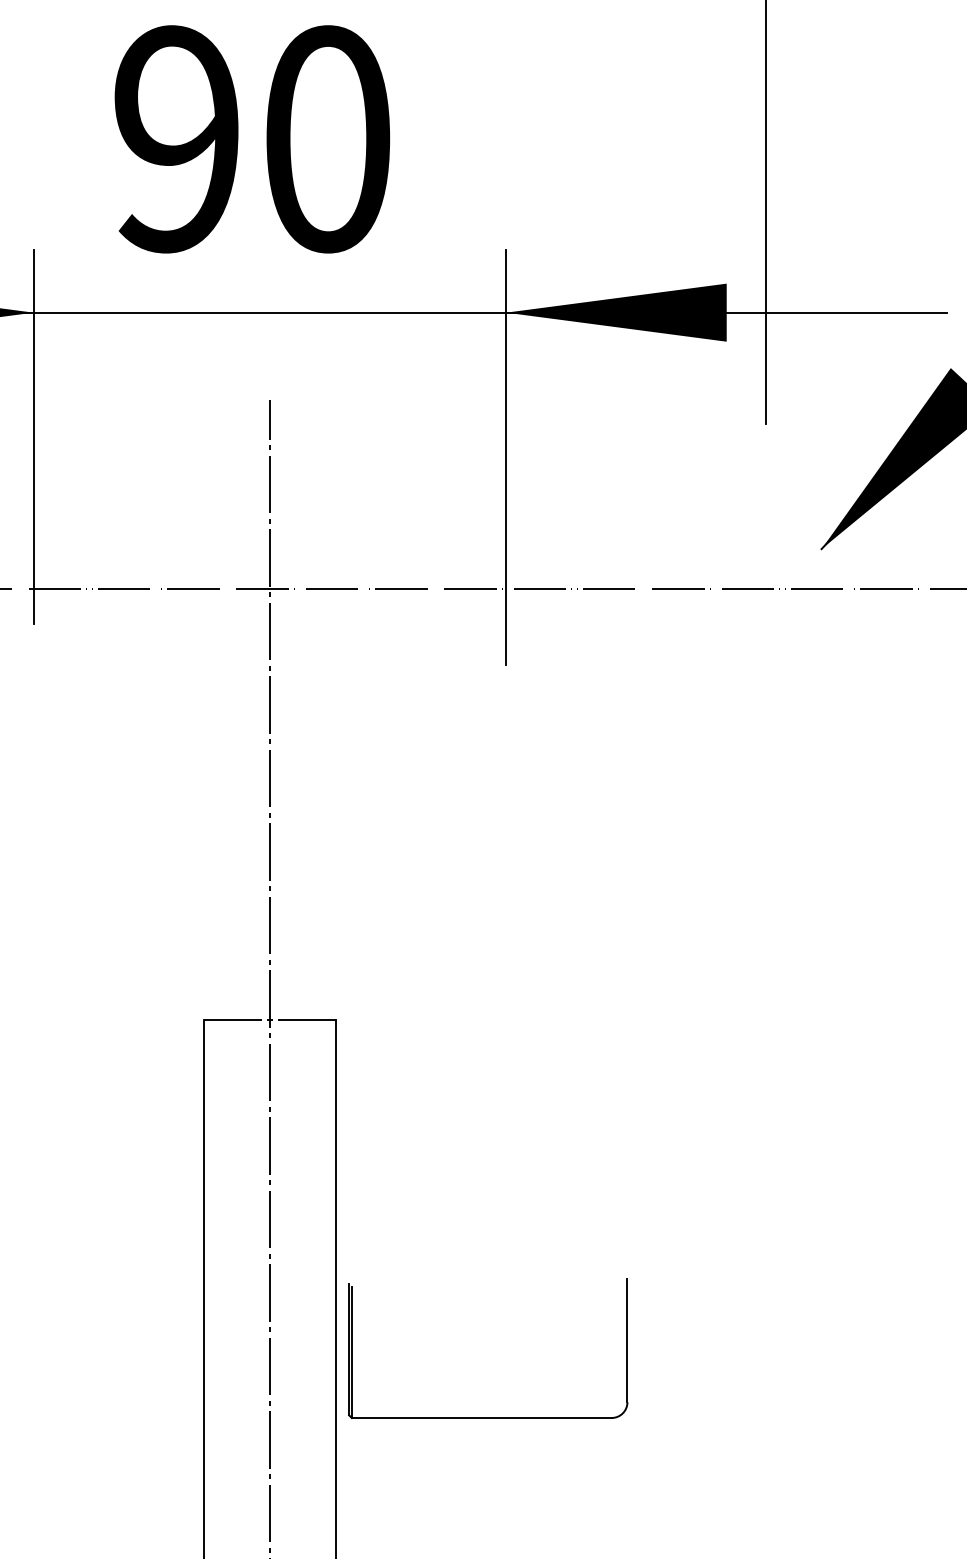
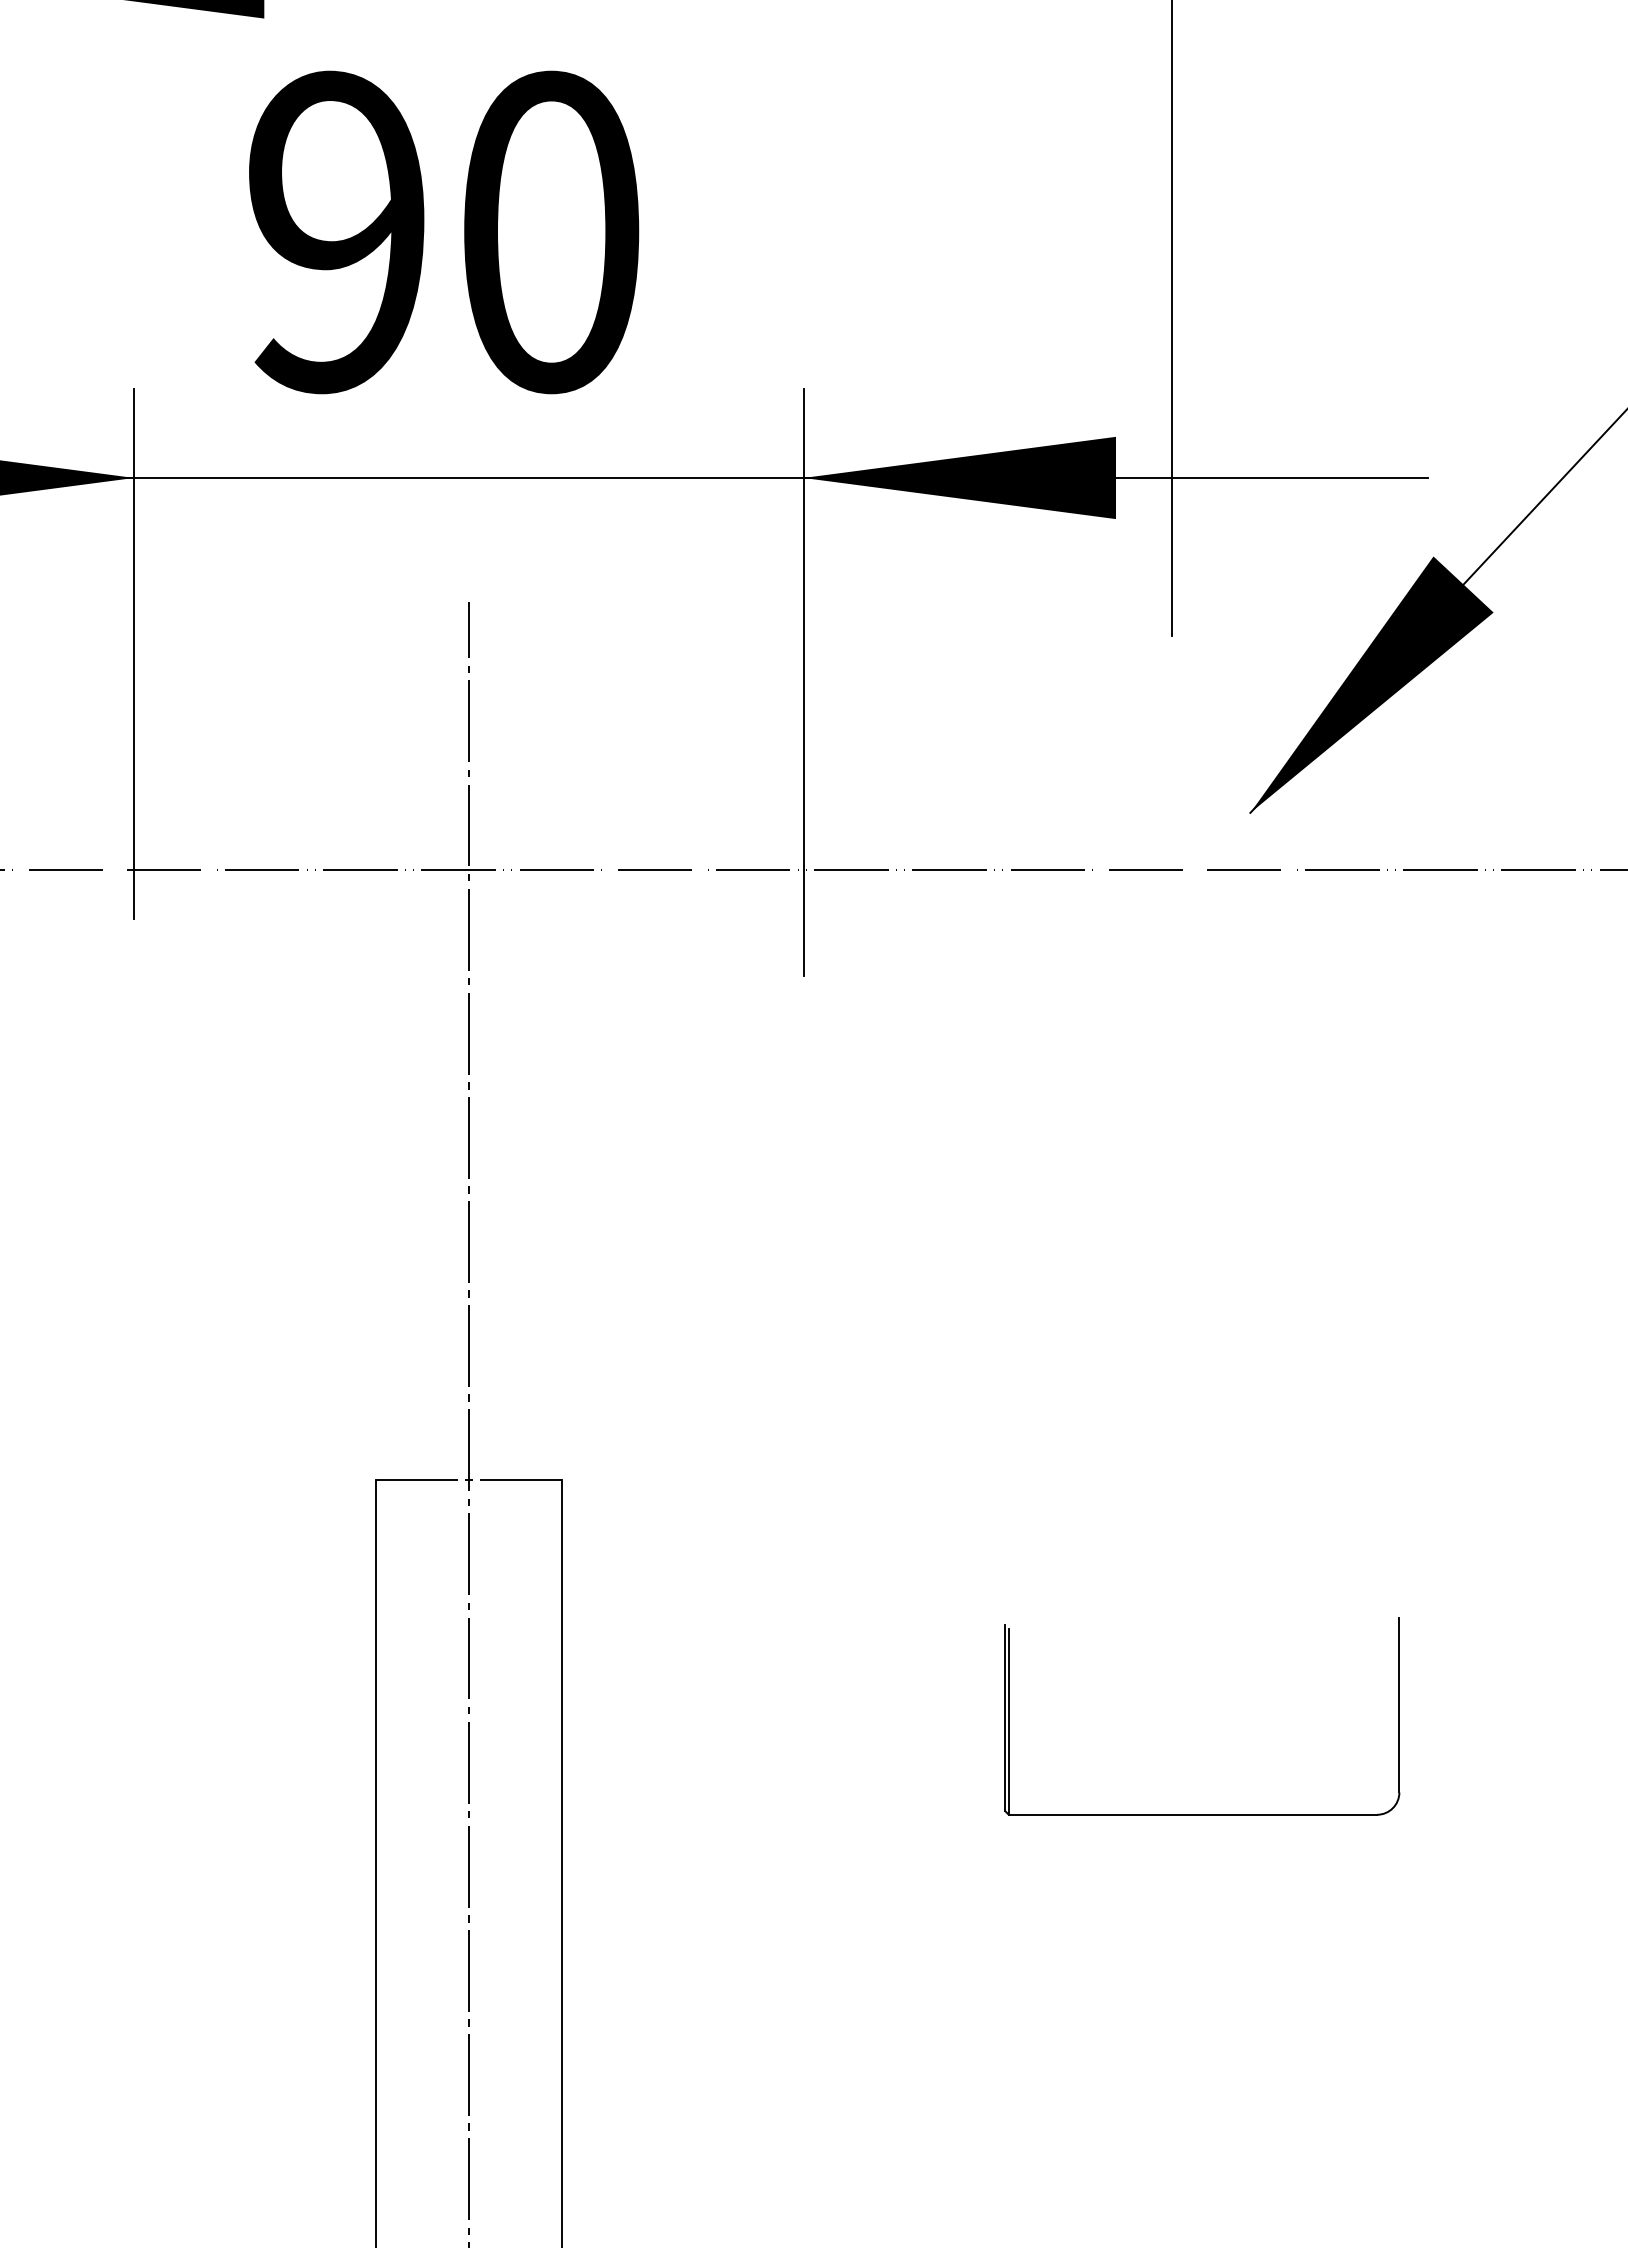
part: (488, 1417) -> (1202, 1814), moved

